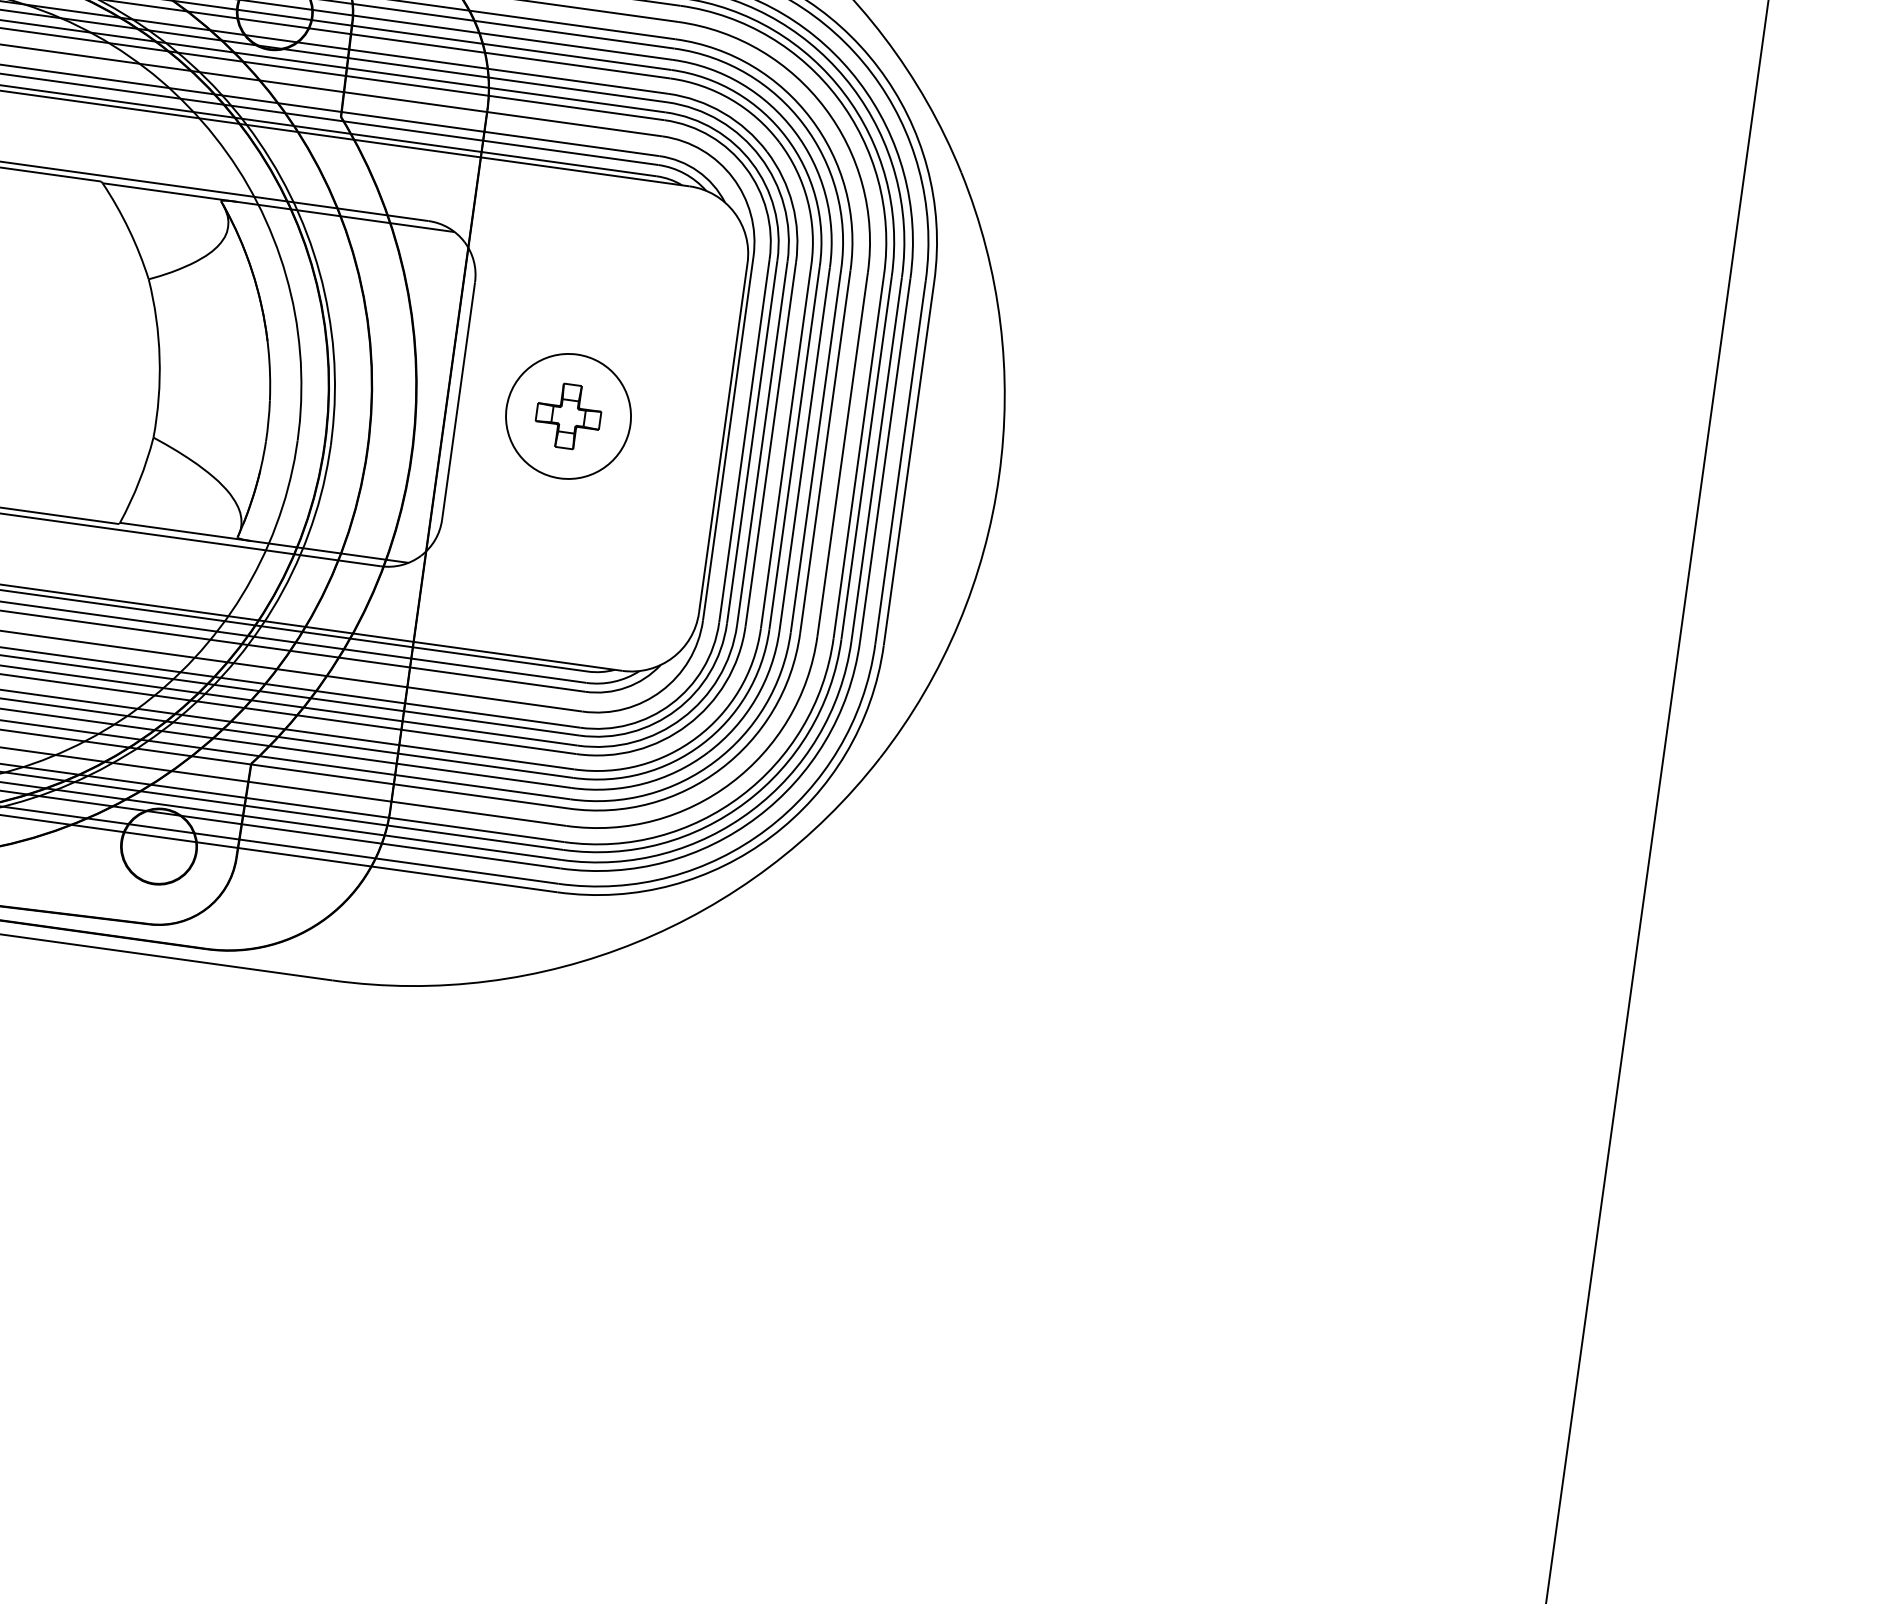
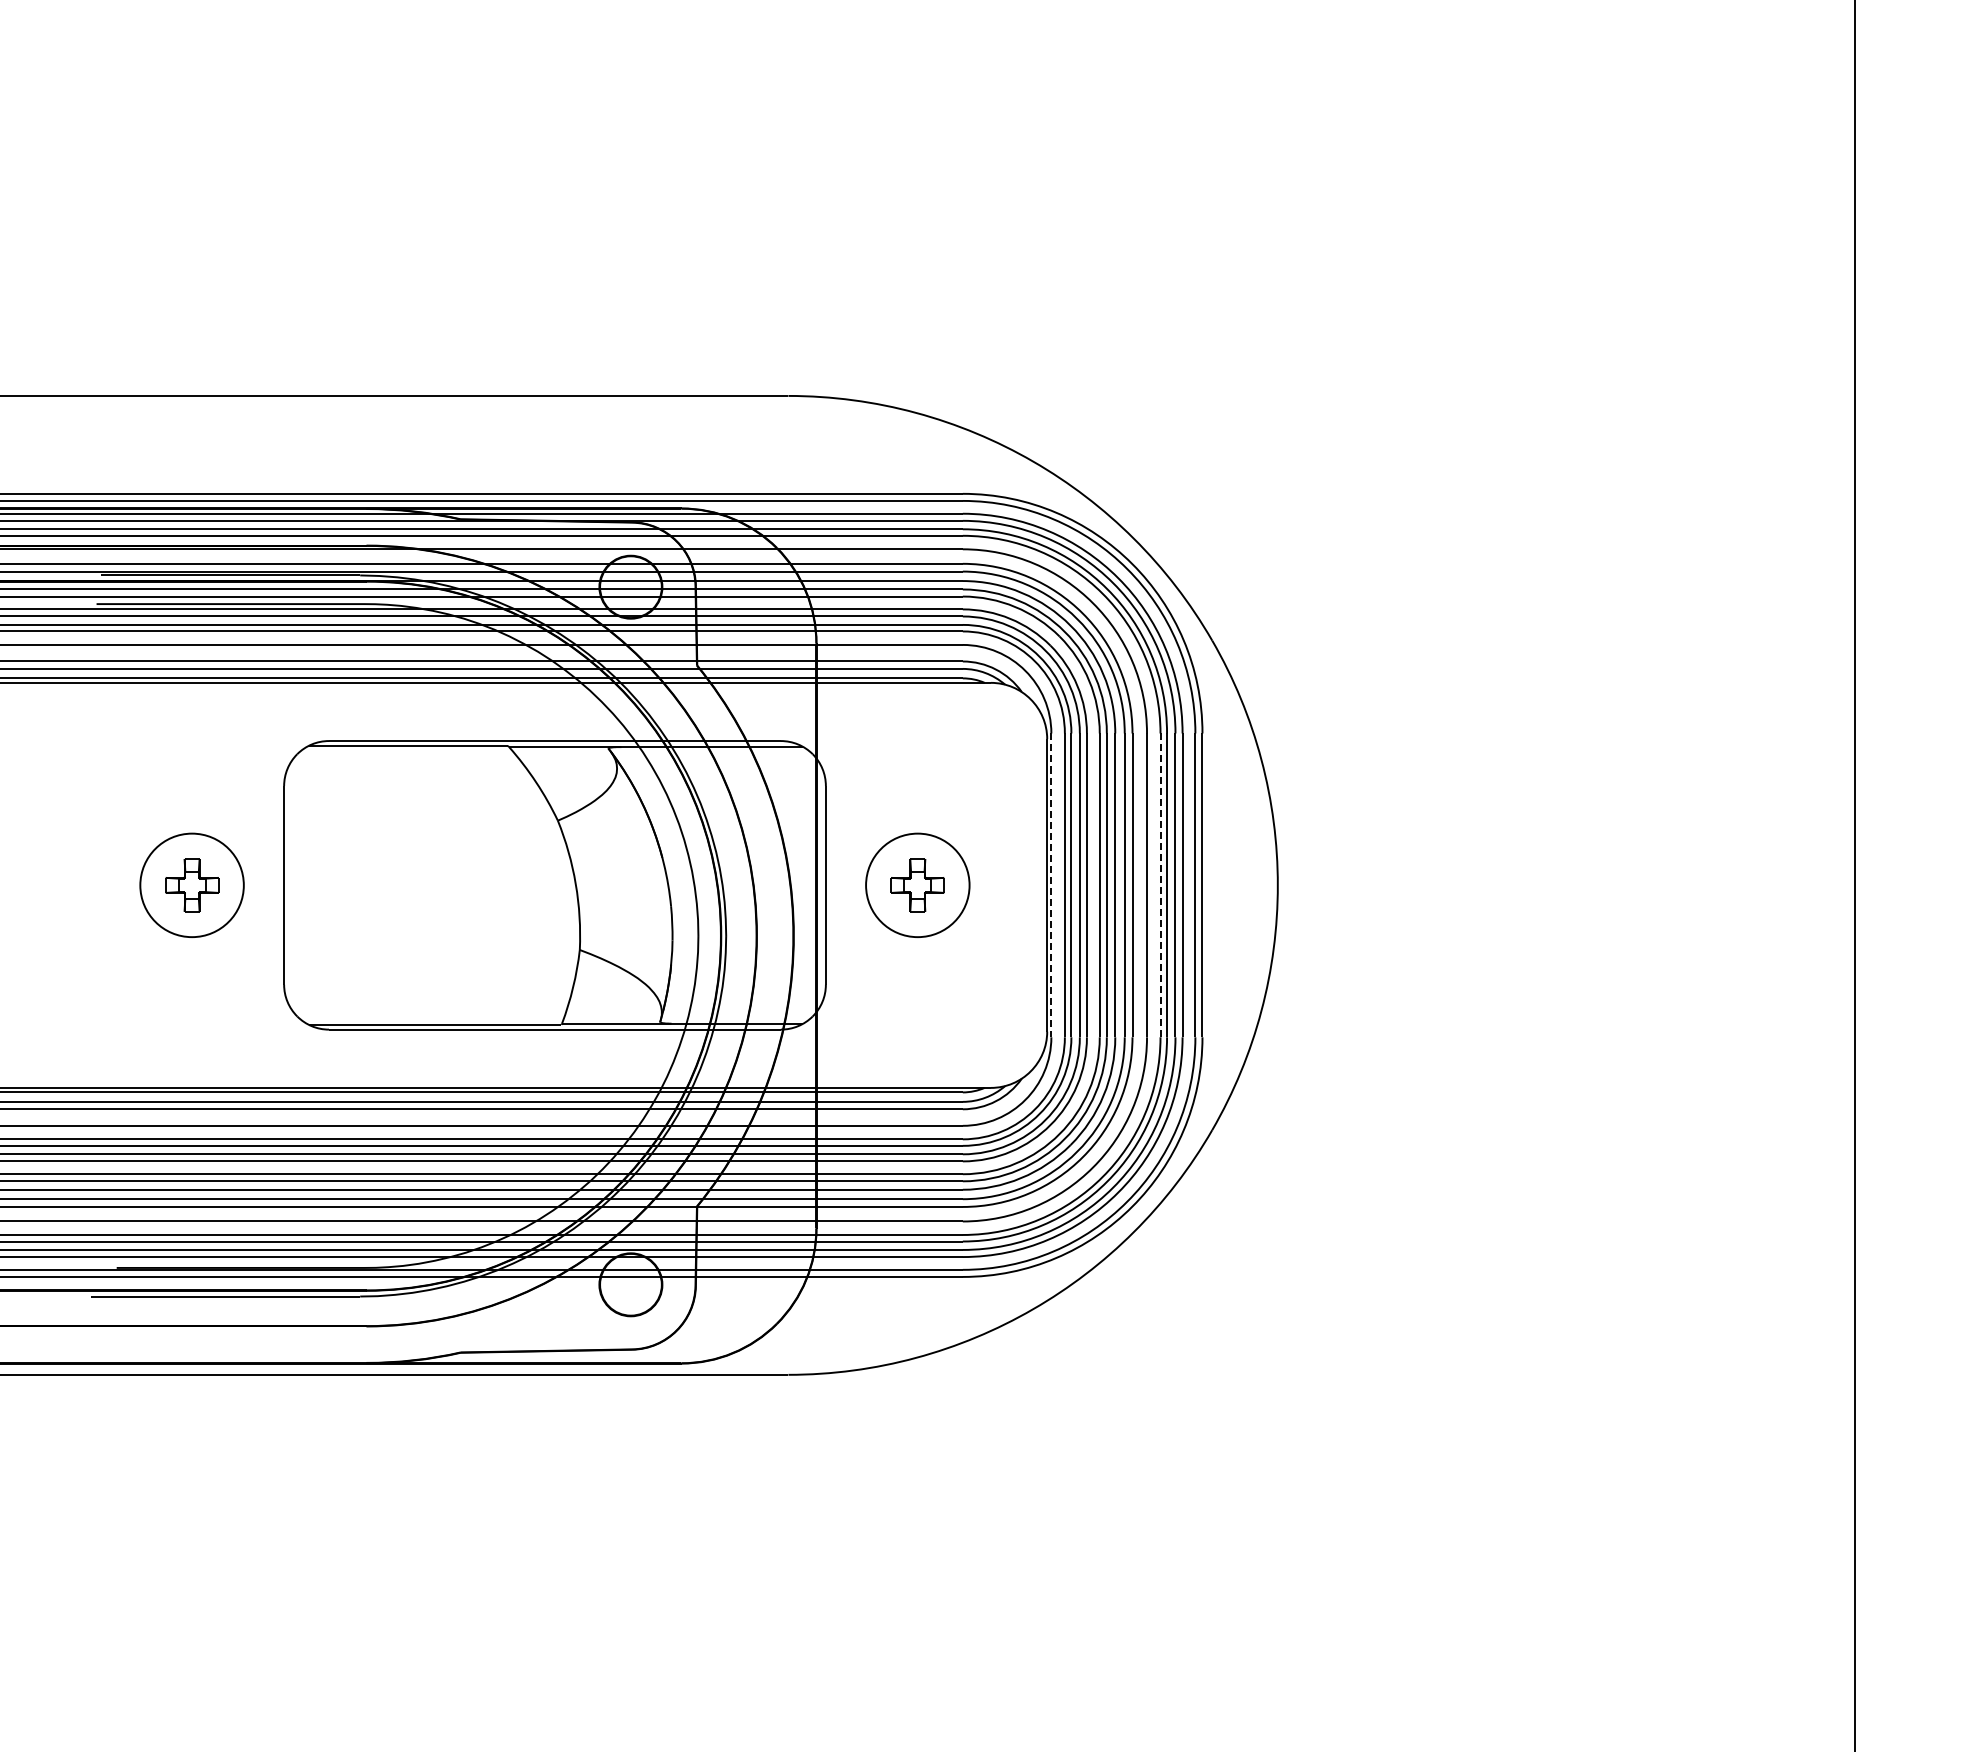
line: (728, 438) -> (1051, 885), solid -> dashed
line: (858, 456) -> (1160, 885), solid -> dashed

